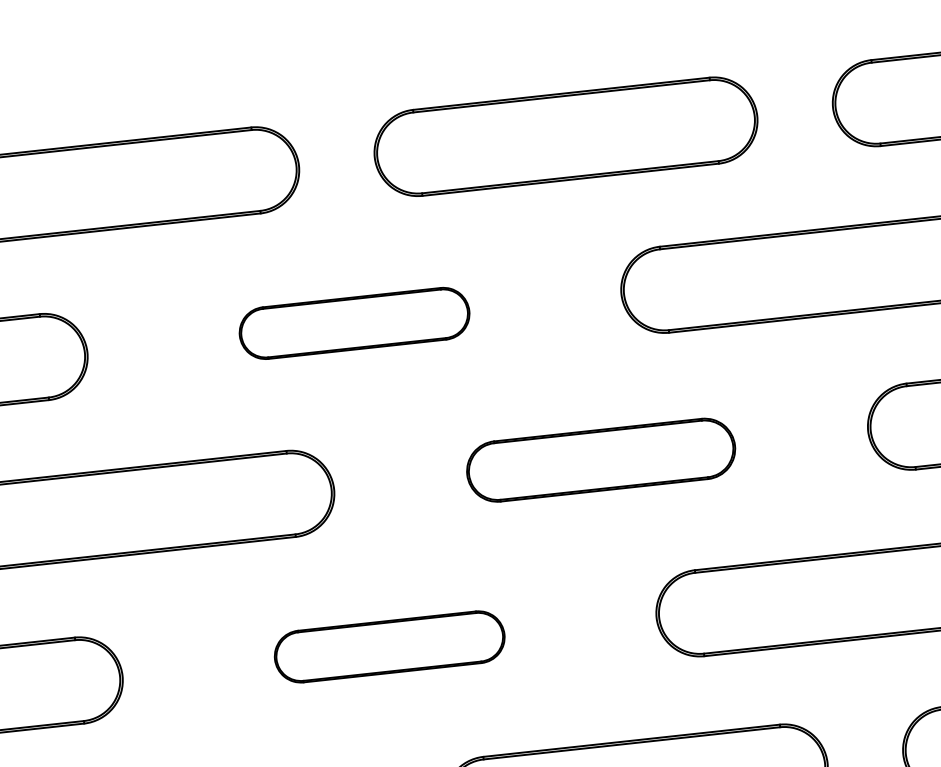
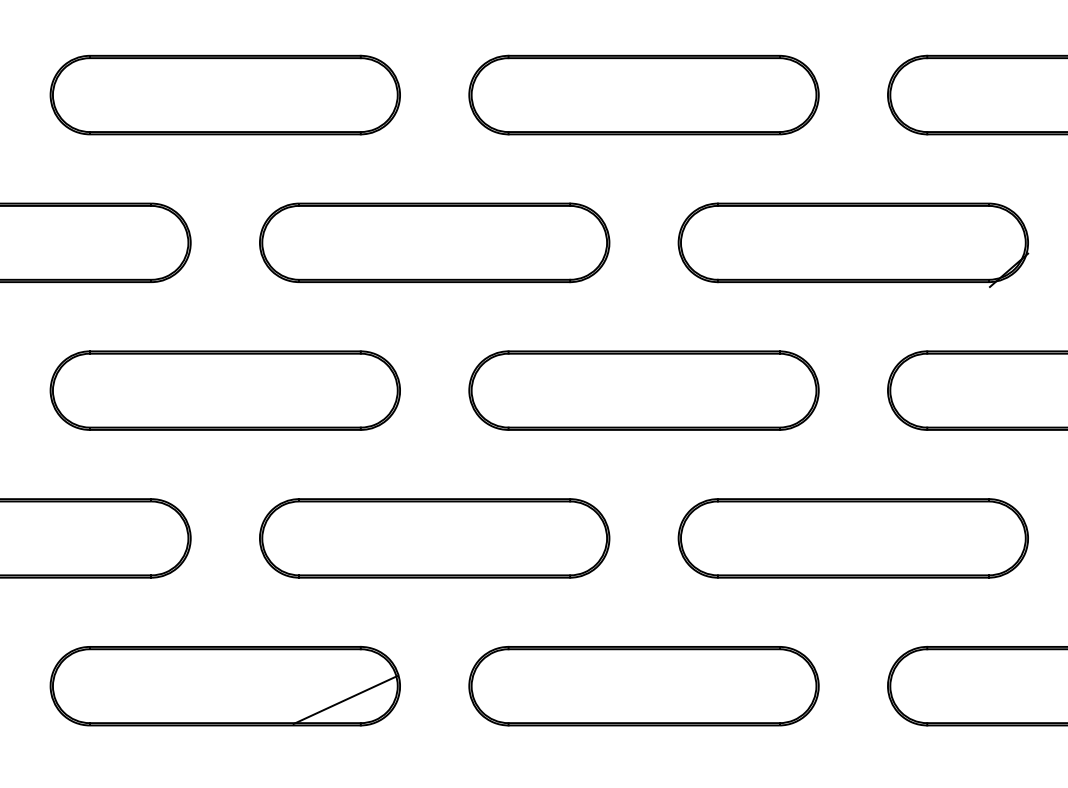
part: (354, 323) -> (434, 242), size x1.67
part: (600, 460) -> (643, 390), size x1.43
part: (389, 647) -> (434, 538), size x1.67

